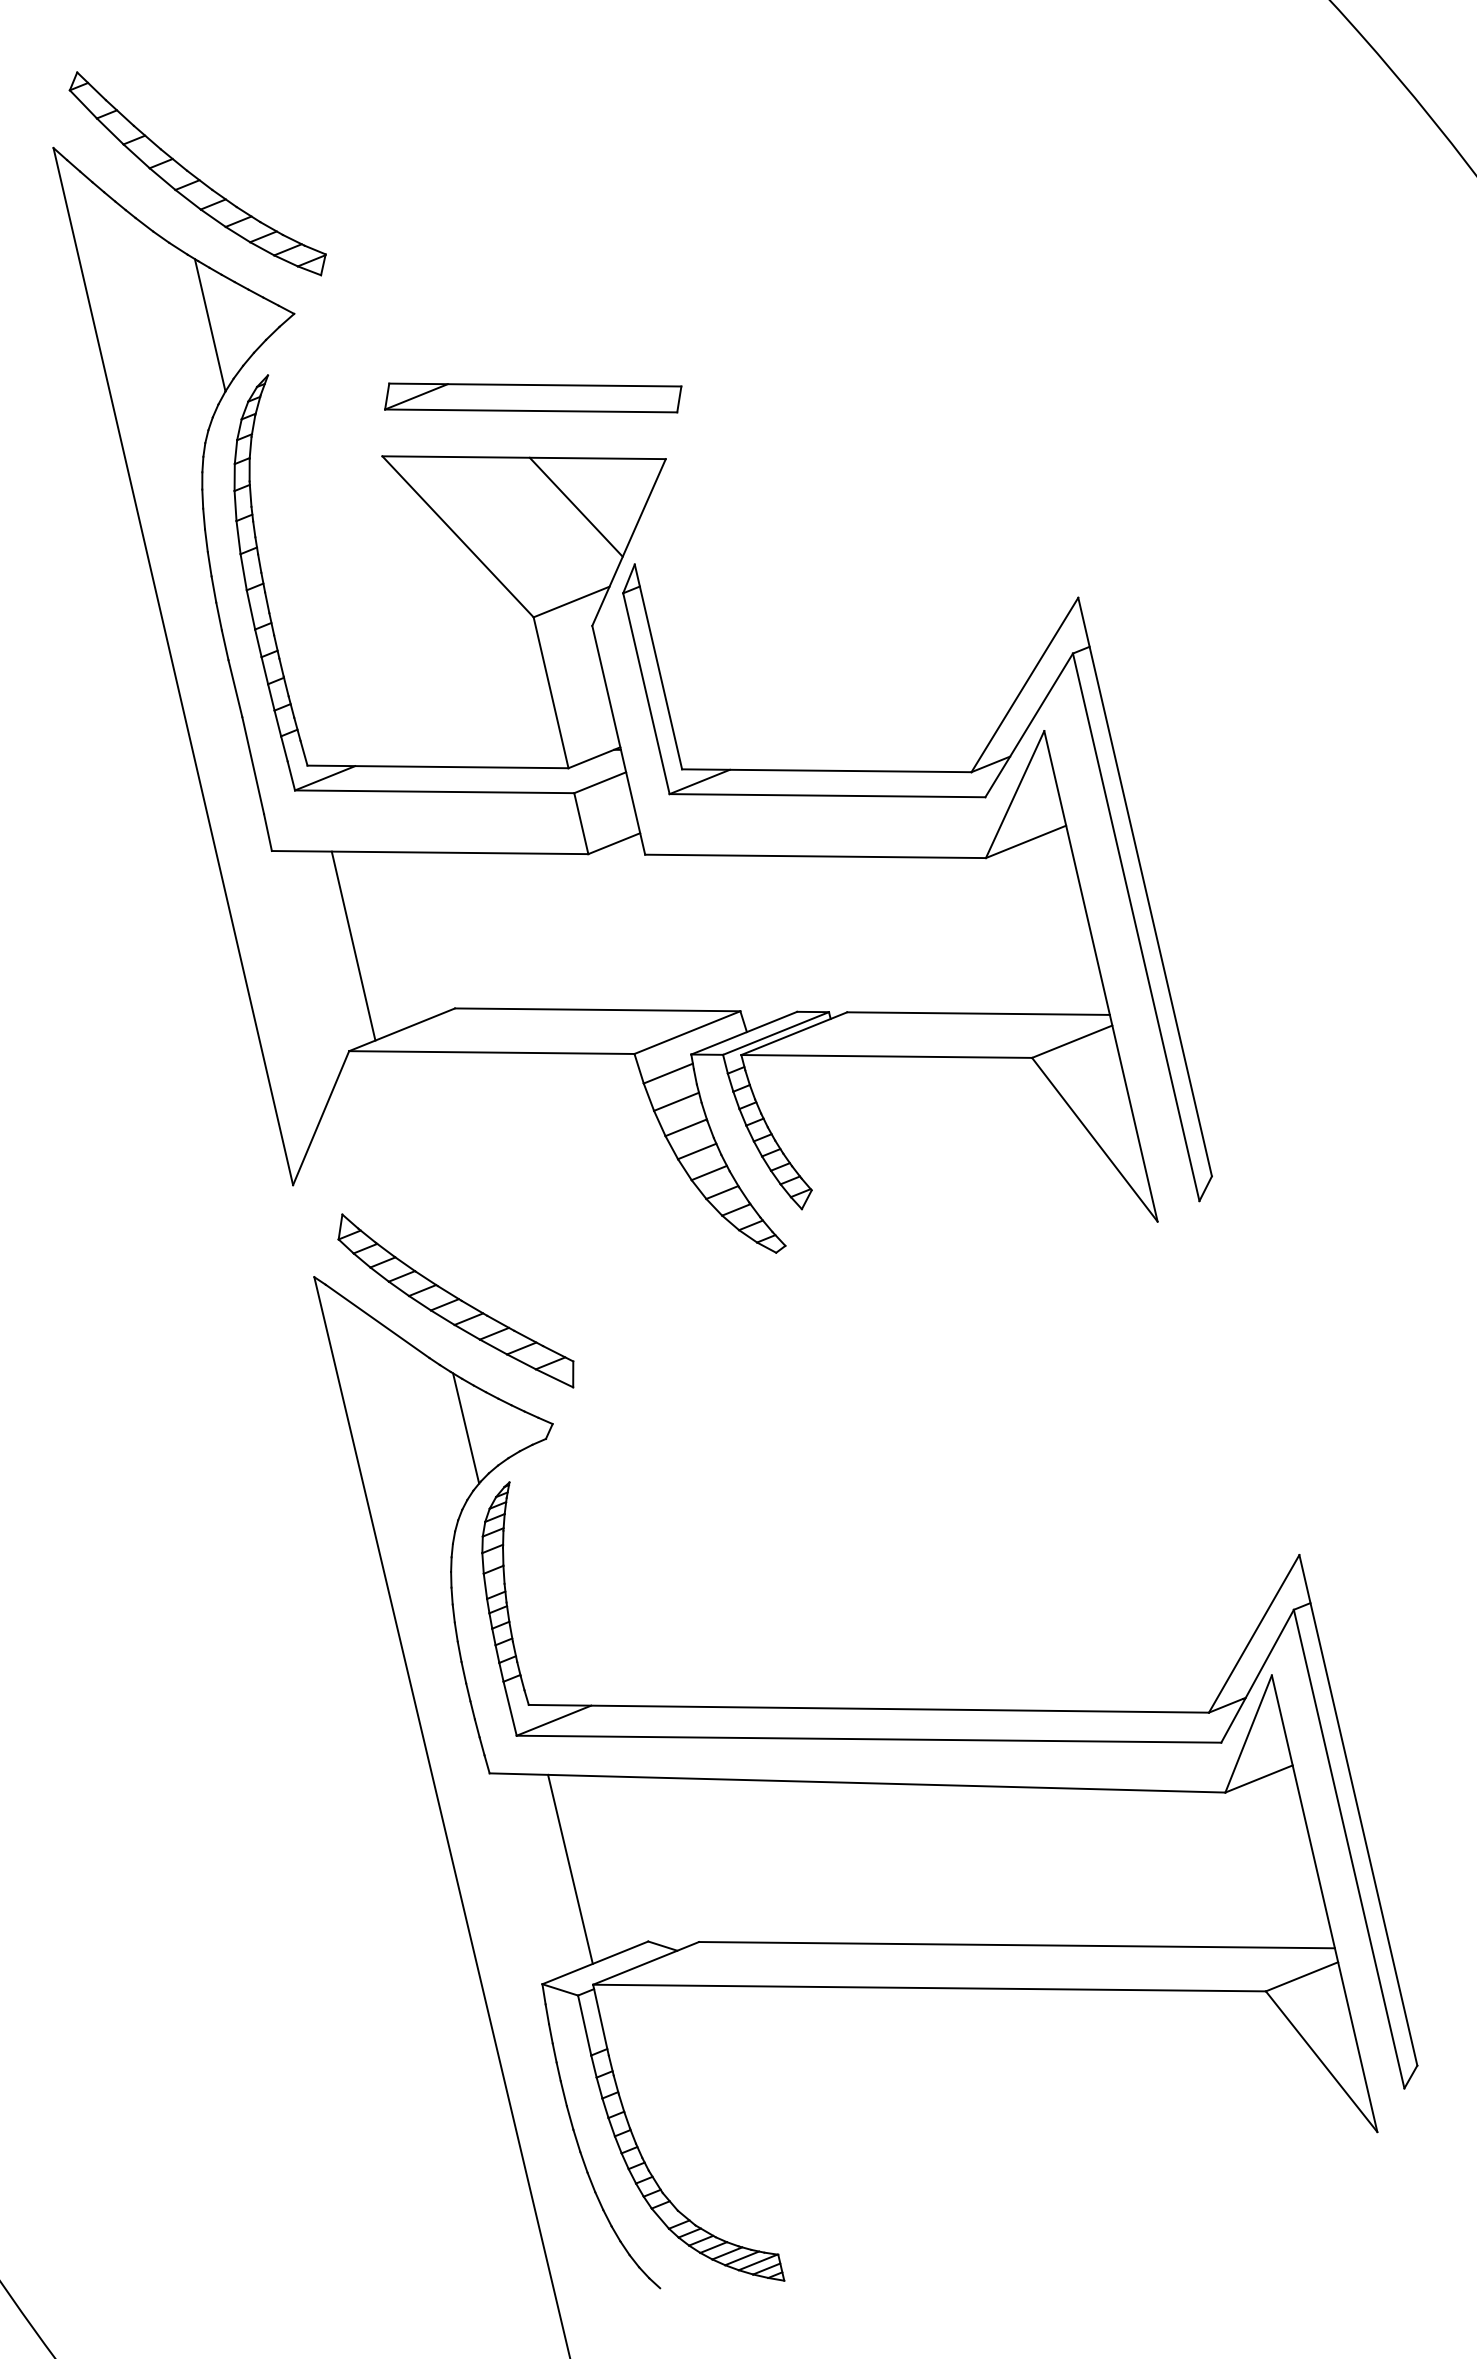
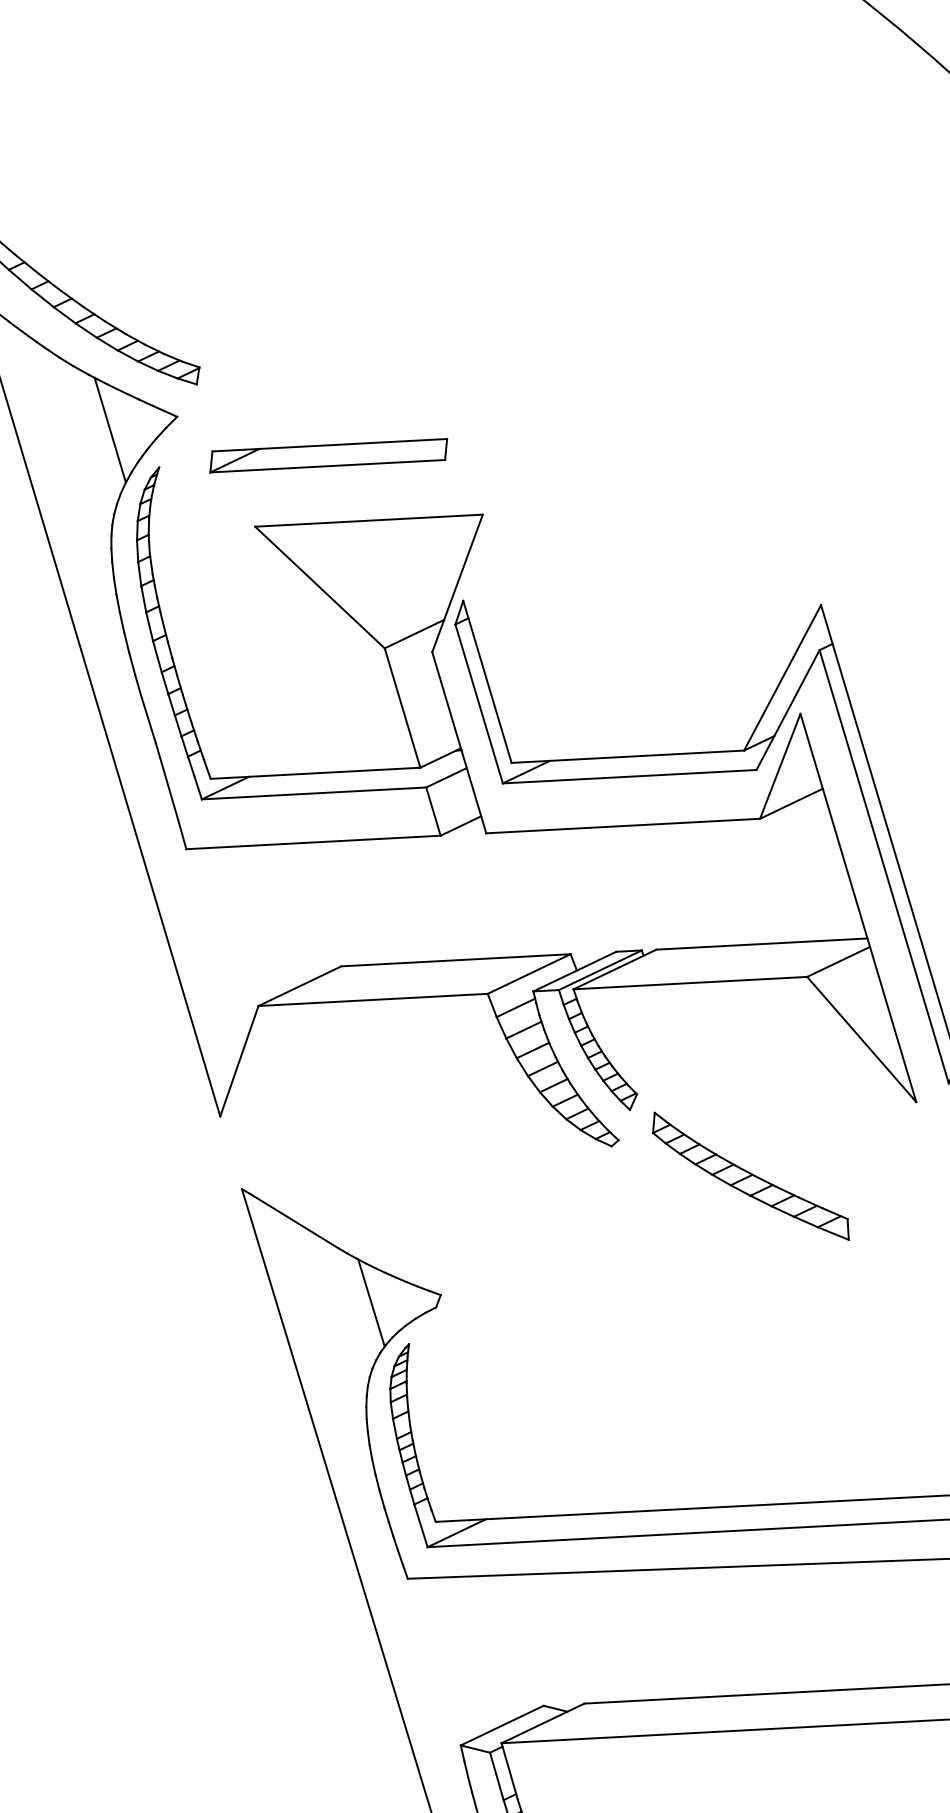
part: (533, 397) -> (328, 455), moved
line: (575, 506) -> (412, 557), removed
line: (353, 945) -> (256, 920), removed
part: (455, 1300) -> (749, 1176), moved
line: (570, 1868) -> (477, 1651), removed

